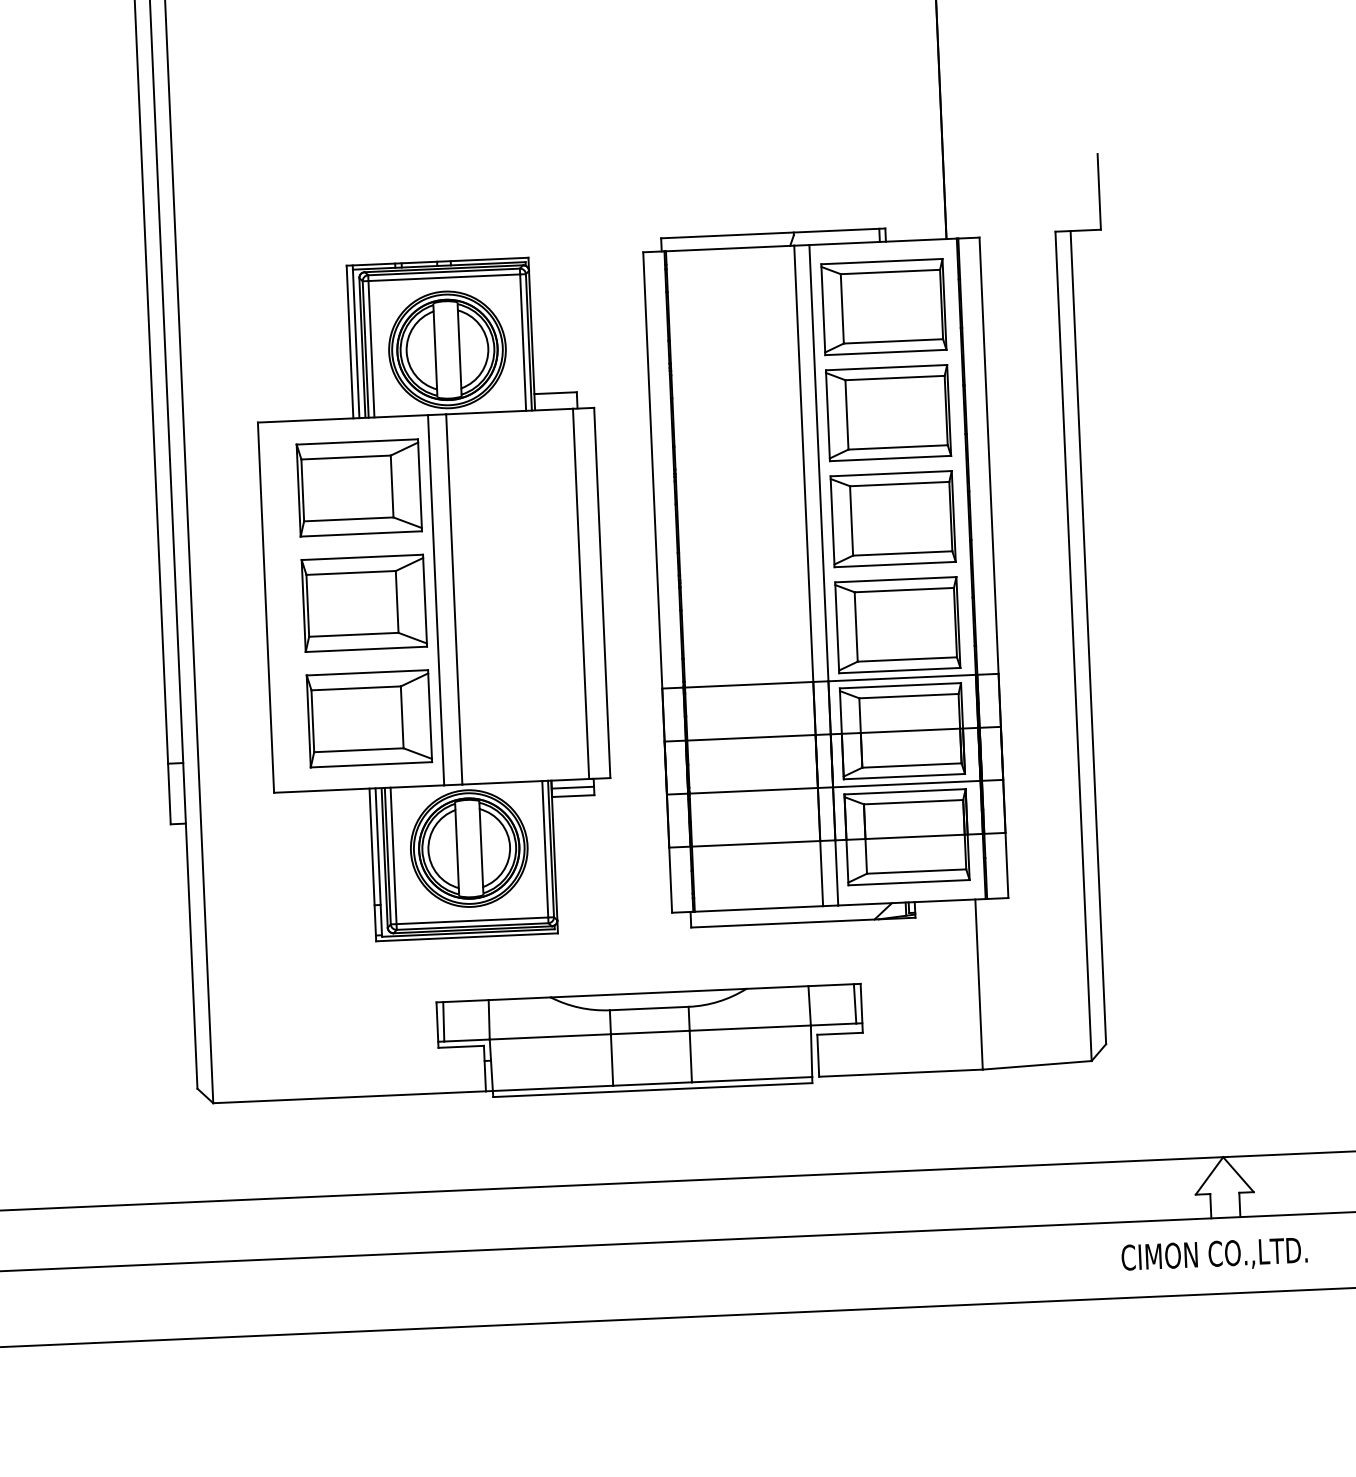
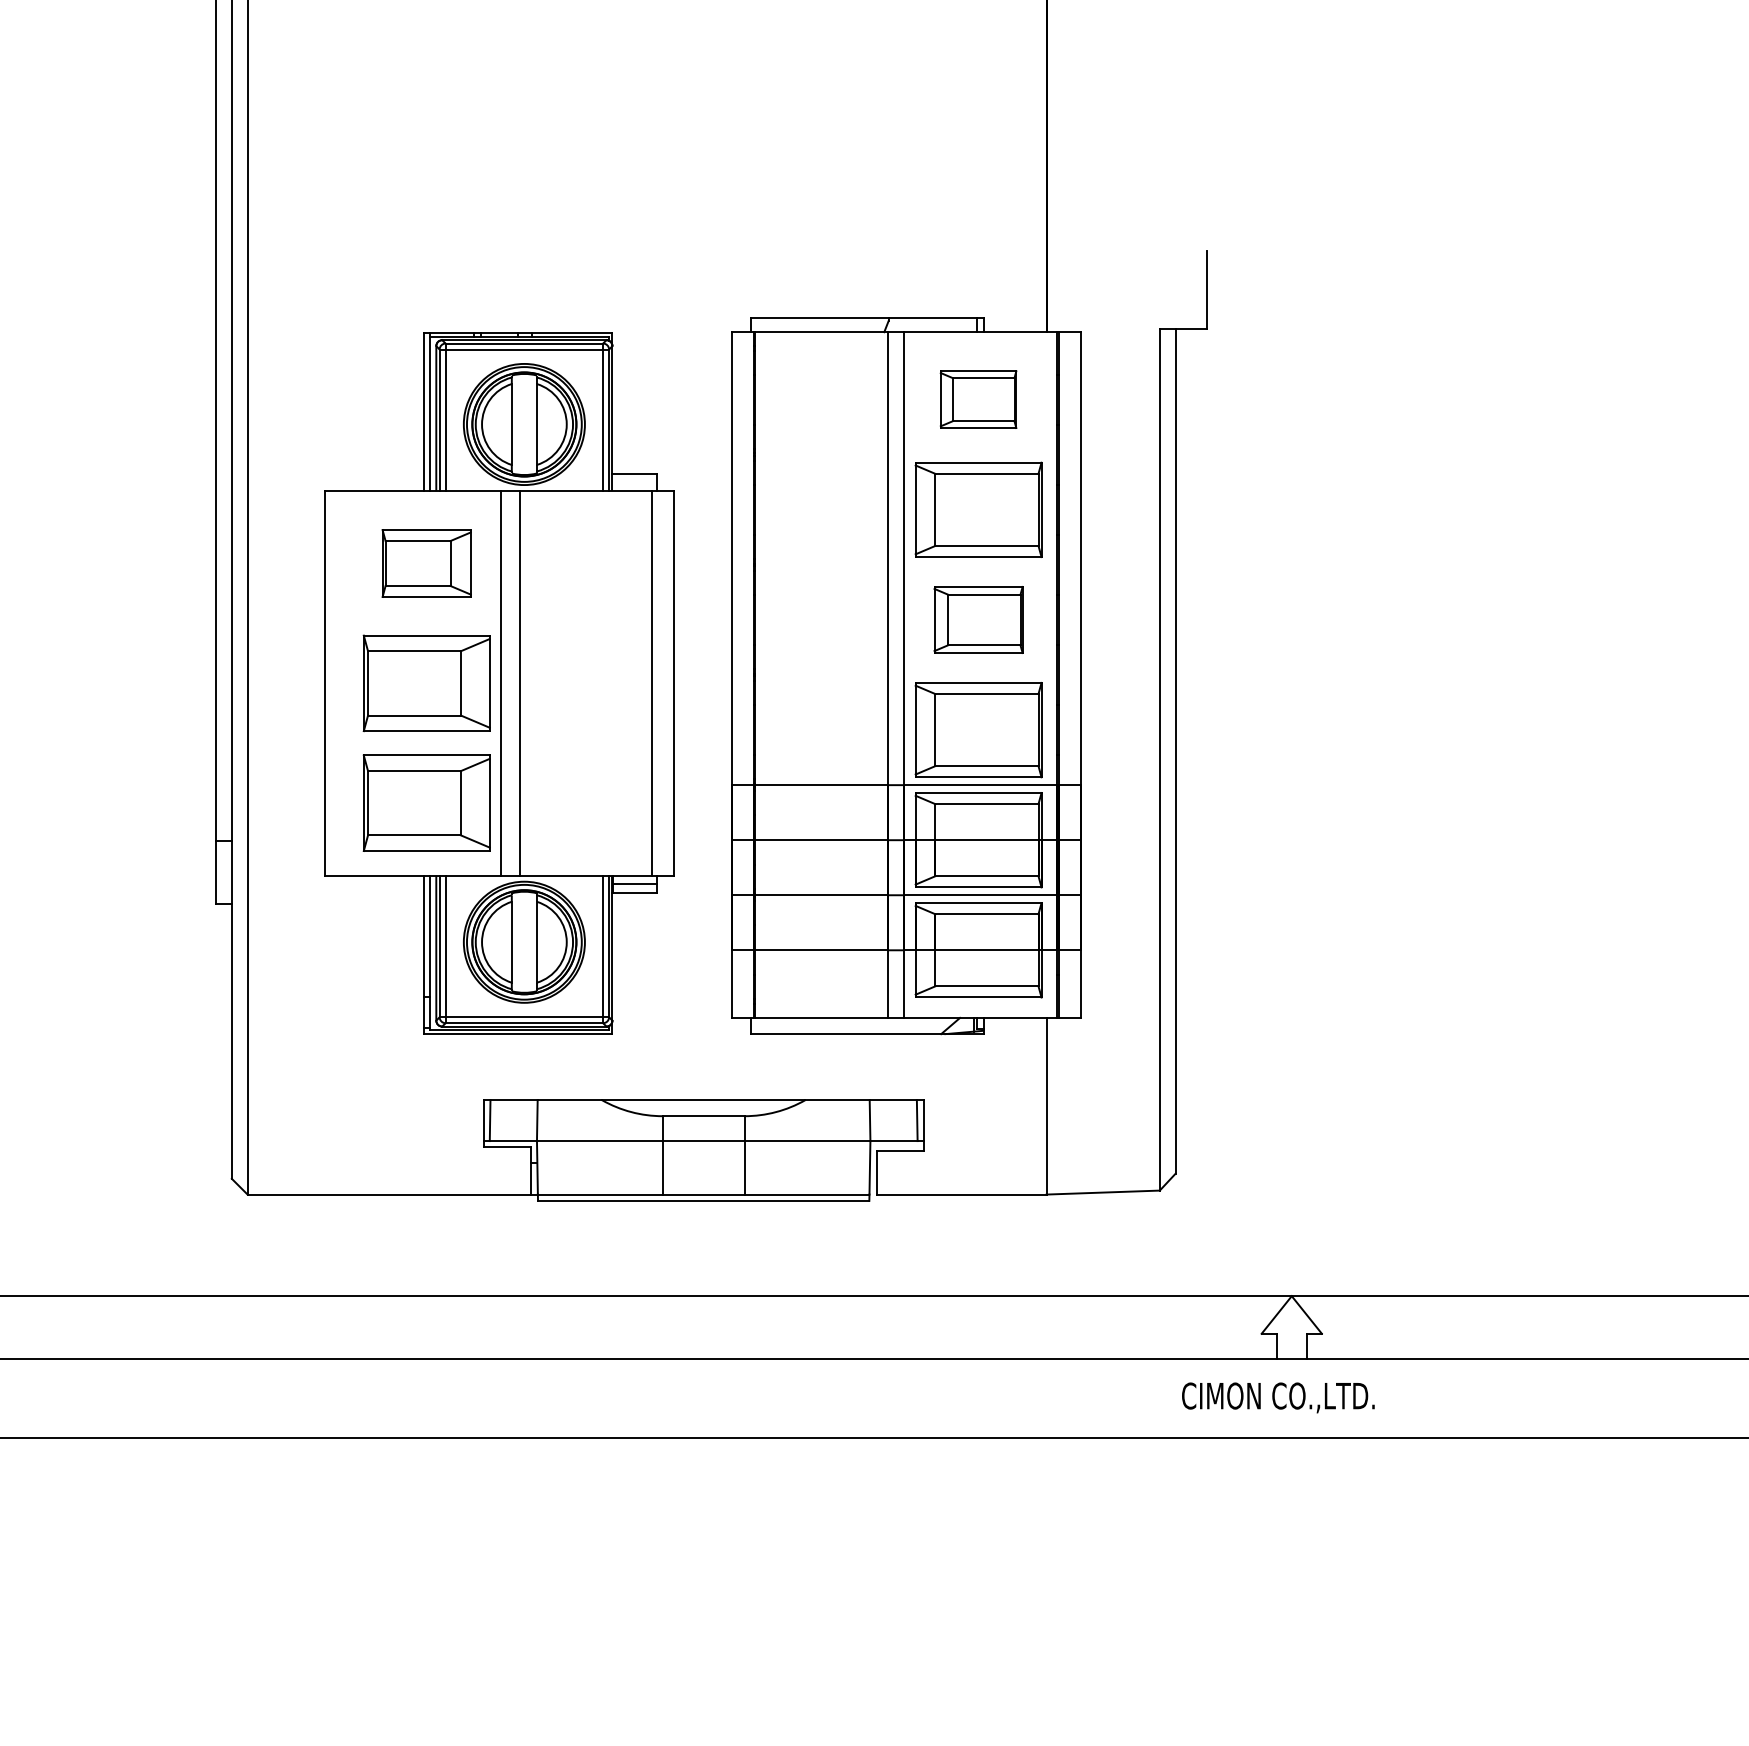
part: (883, 306) -> (978, 399), size x0.6
part: (359, 487) -> (426, 563), size x0.7
part: (893, 518) -> (978, 619), size x0.7

